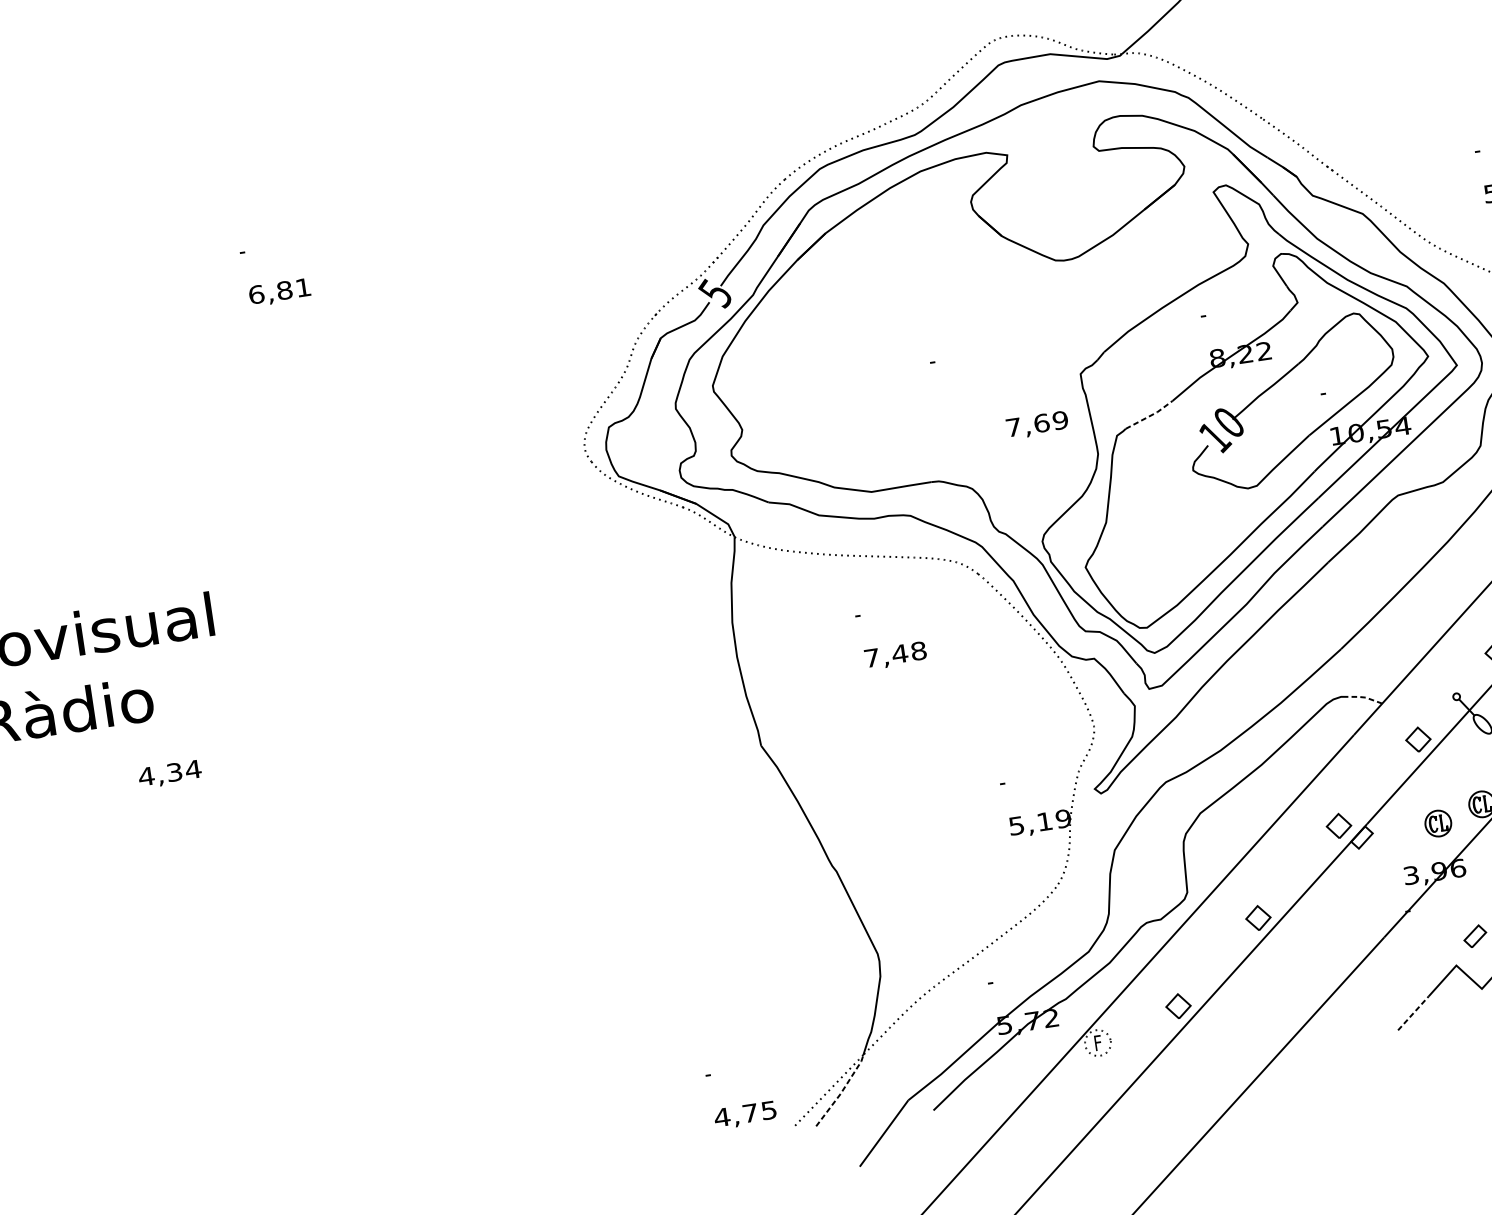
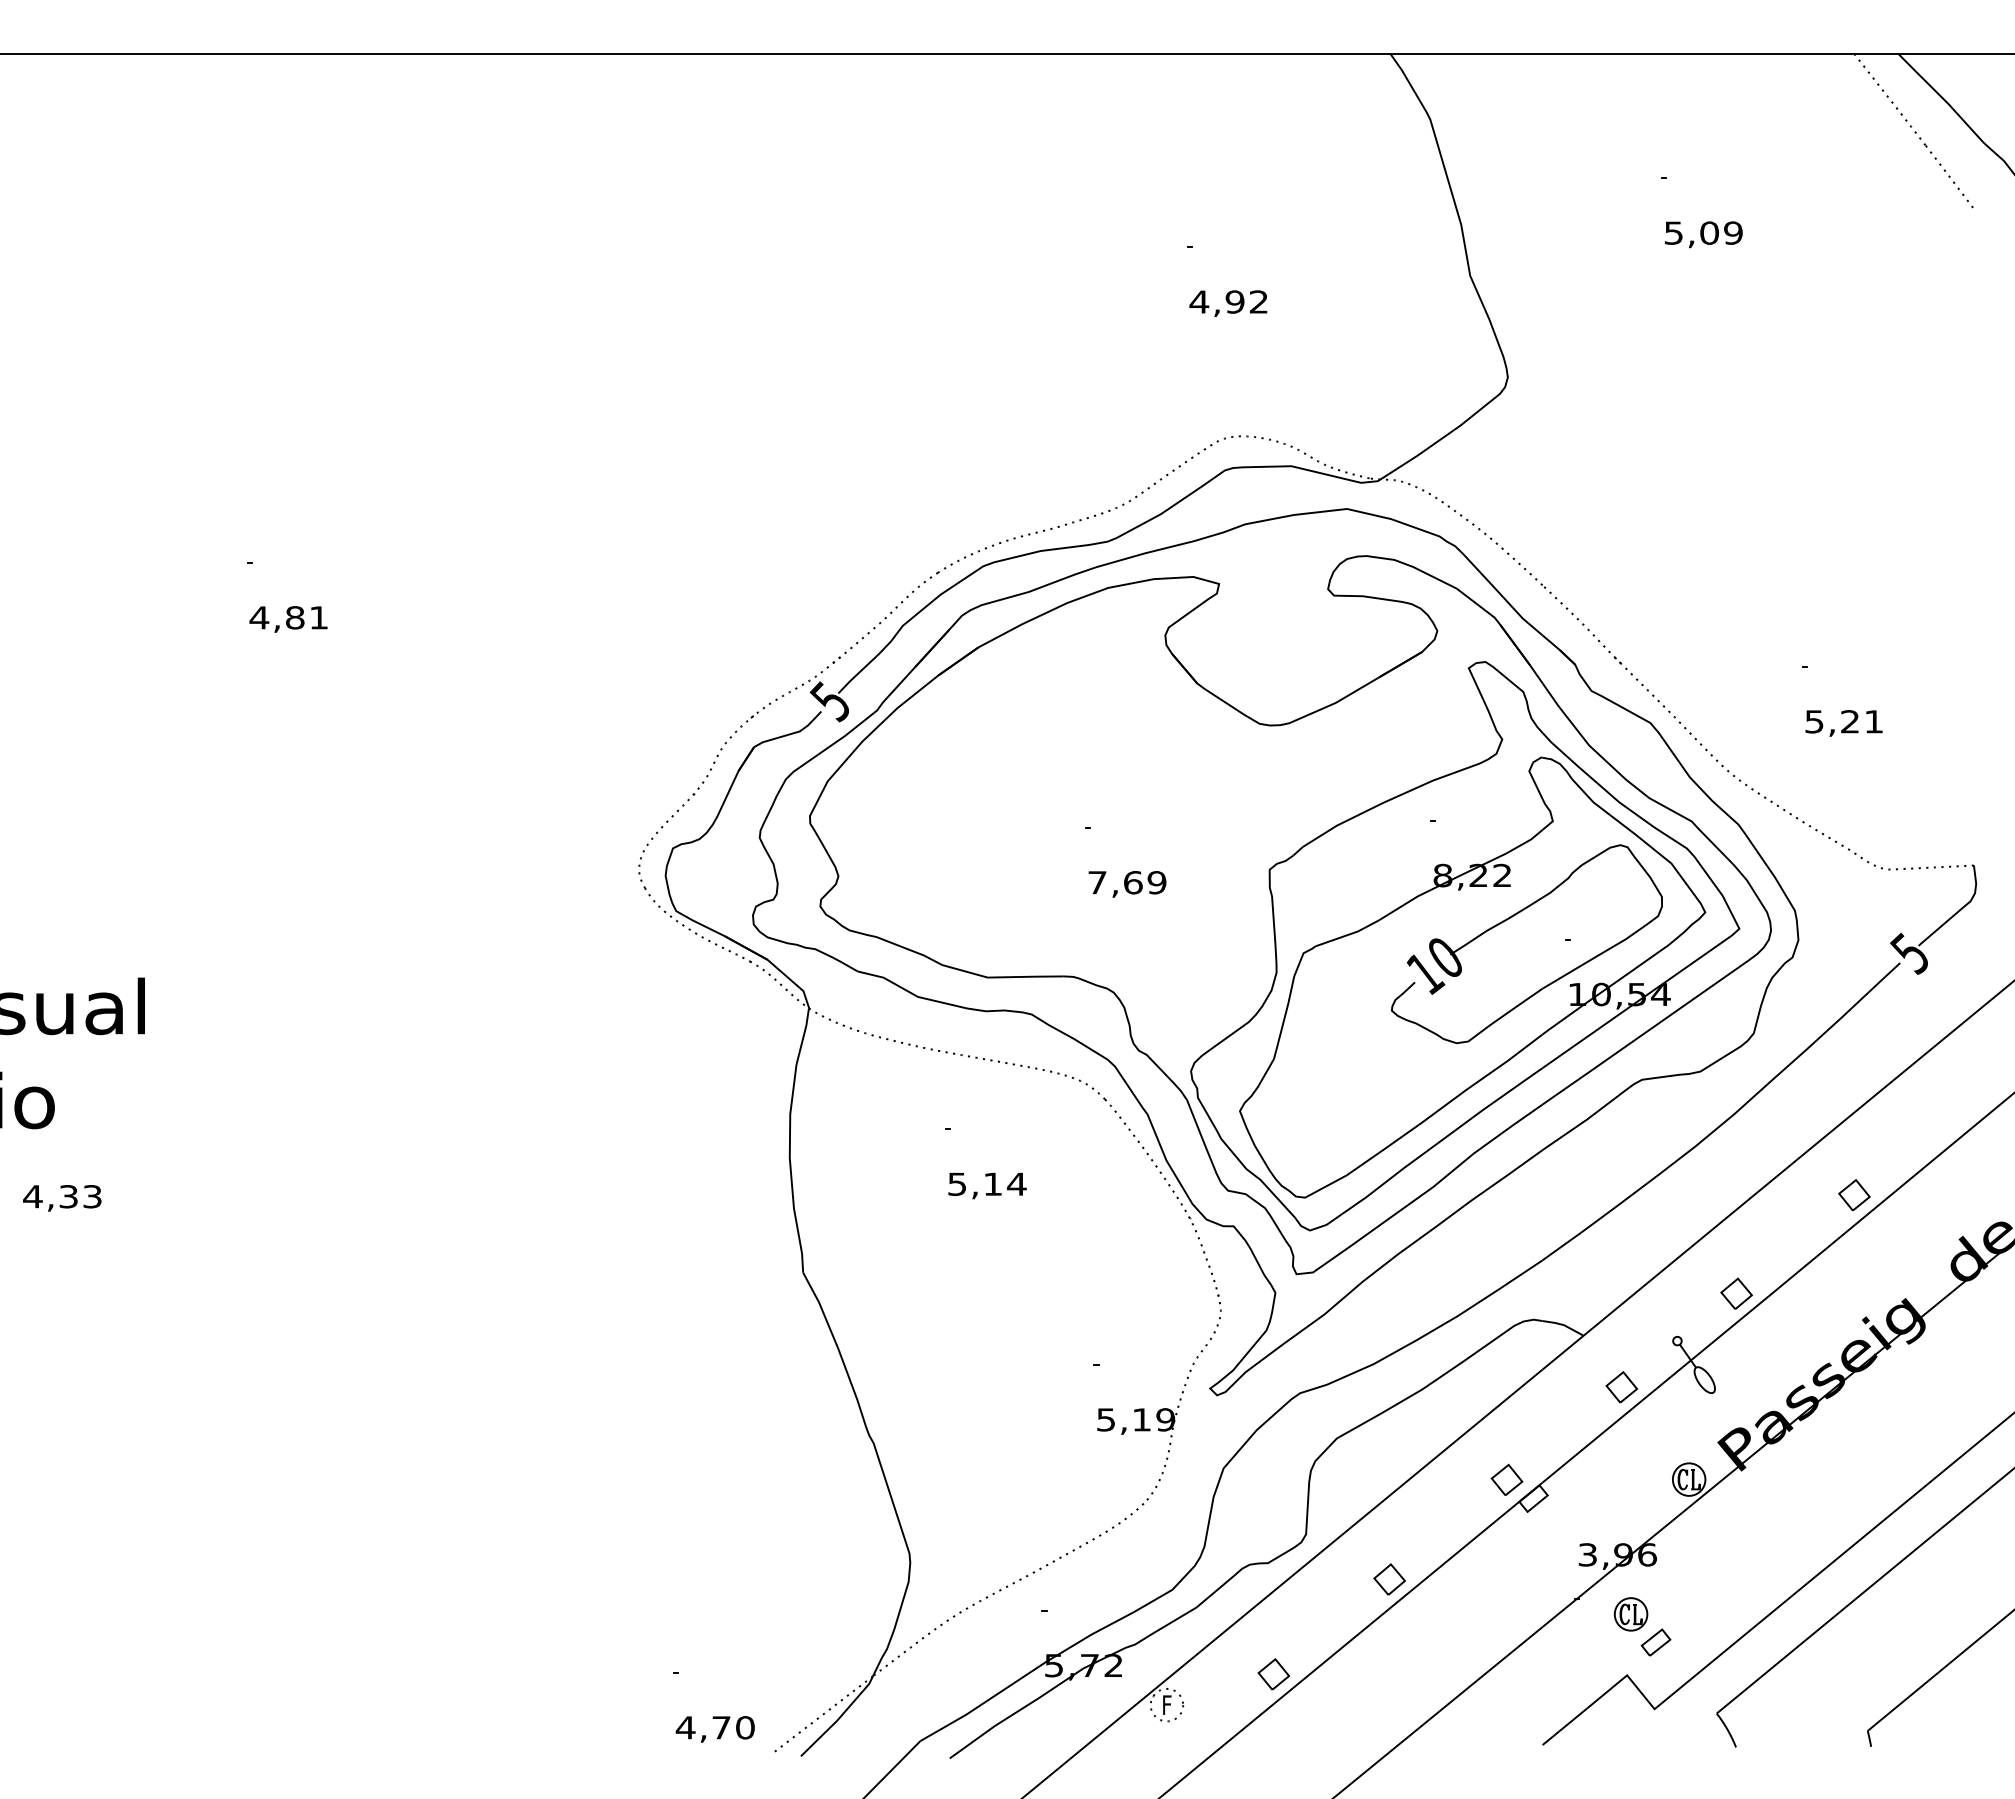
text: (256, 294) -> (259, 617), 6,81 -> 4,81
line: (1150, 415) -> (1348, 934), dashed -> solid
text: (1037, 425) -> (1127, 884), moved
text: (895, 653) -> (987, 1183), 7,48 -> 5,14
line: (1366, 697) -> (1564, 1325), dashed -> solid
text: (193, 769) -> (92, 1196), 4,34 -> 4,33
part: (1437, 823) -> (1630, 1614), moved
line: (1413, 1013) -> (1564, 1726), dashed -> solid
line: (841, 1091) -> (839, 1717), dashed -> solid
text: (769, 1110) -> (745, 1727), 4,75 -> 4,70

